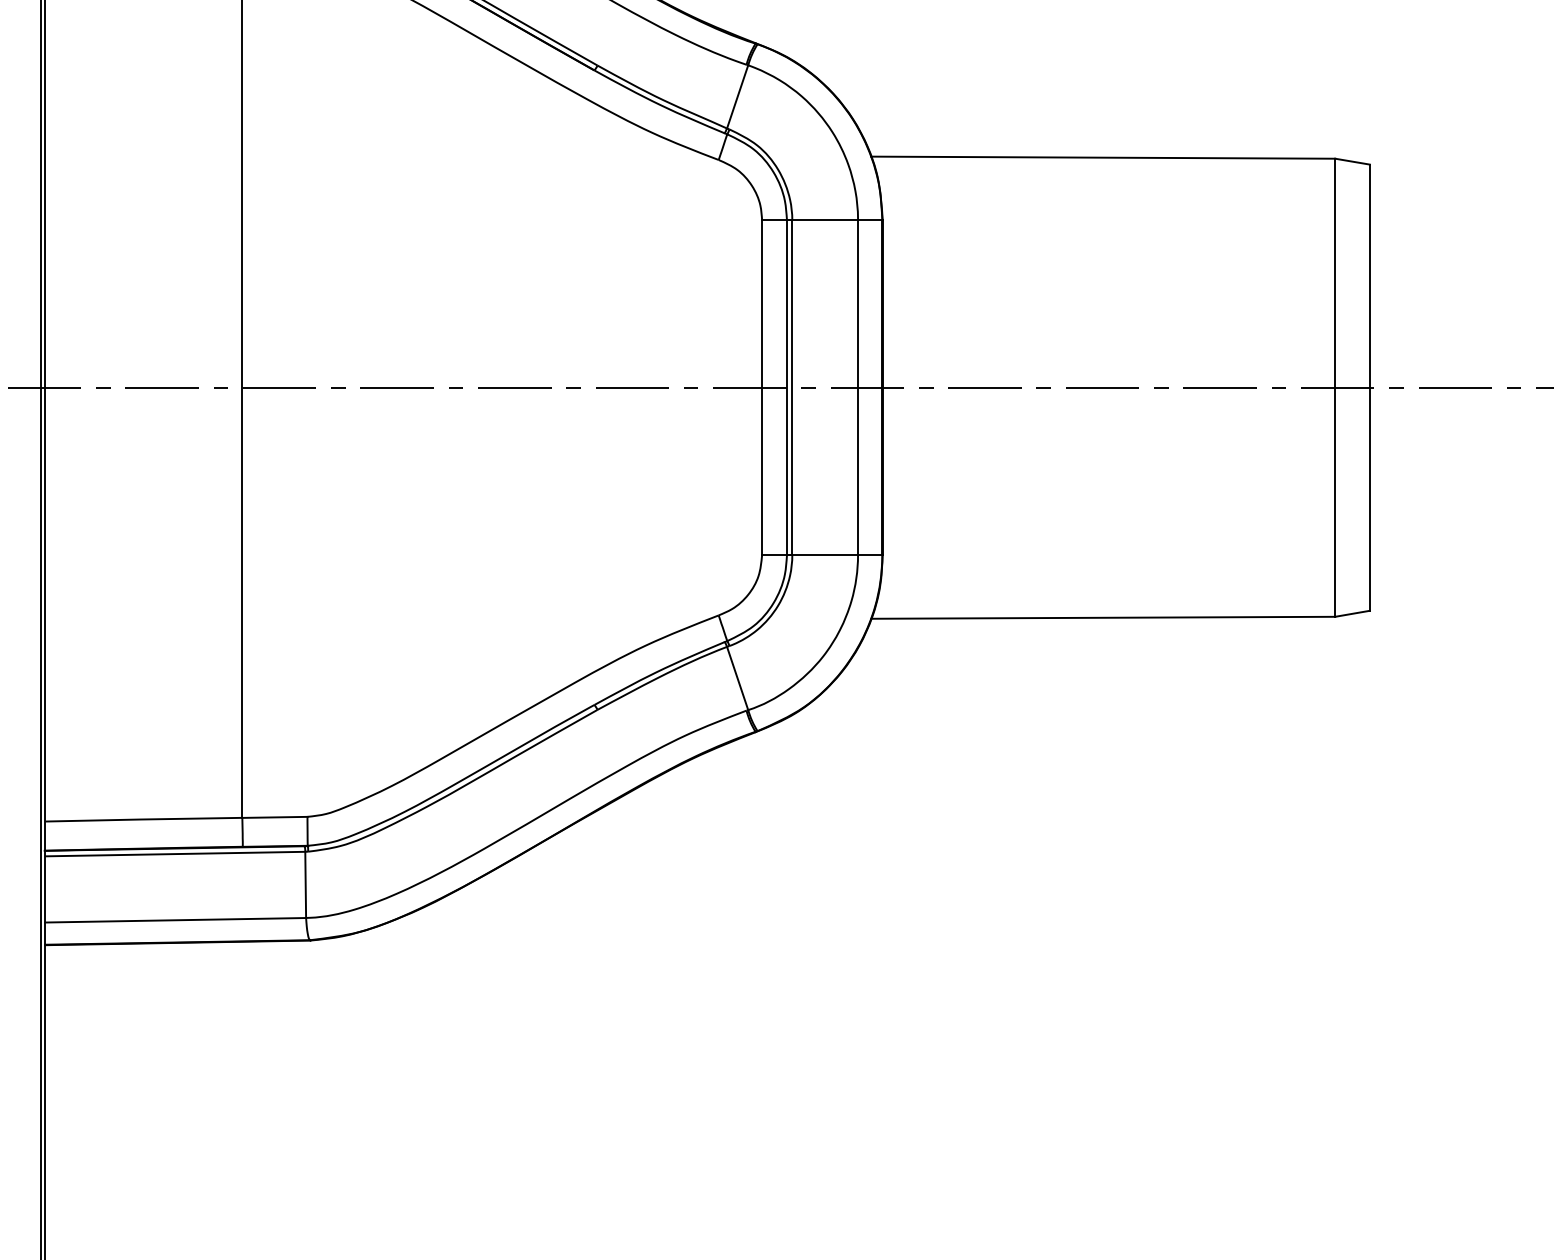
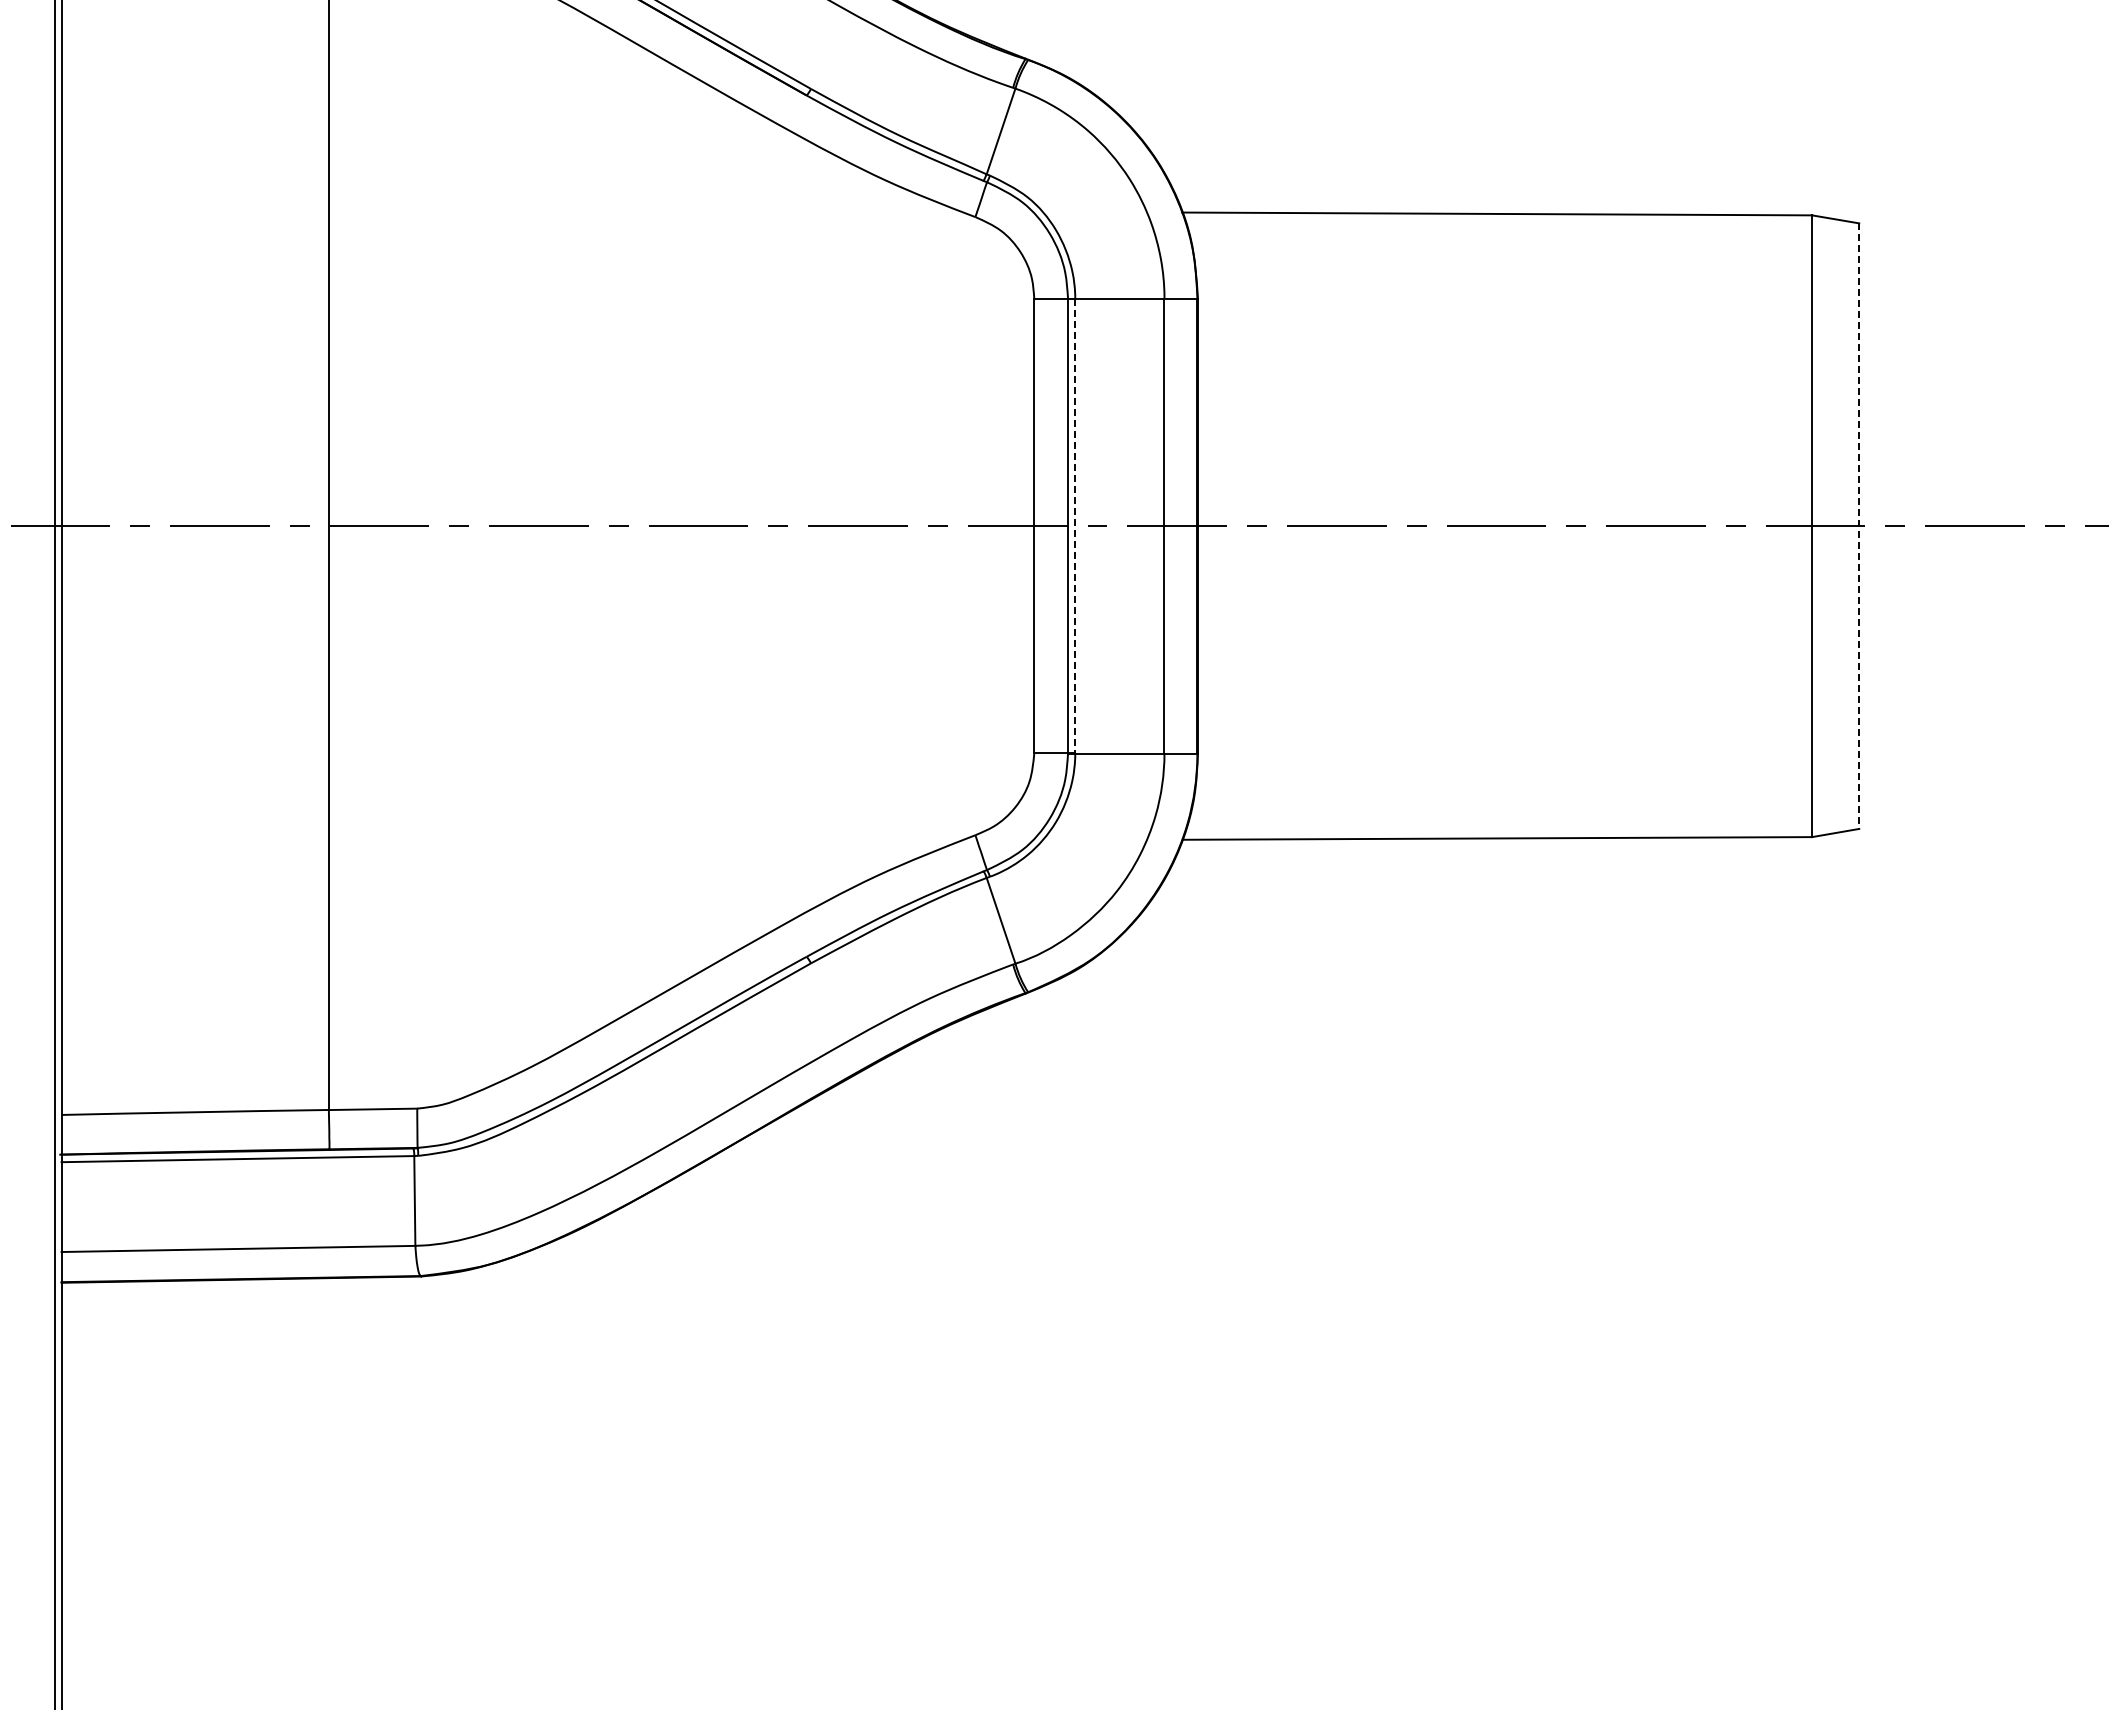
line: (792, 387) -> (1075, 526), solid -> dashed
line: (1370, 387) -> (1859, 526), solid -> dashed

